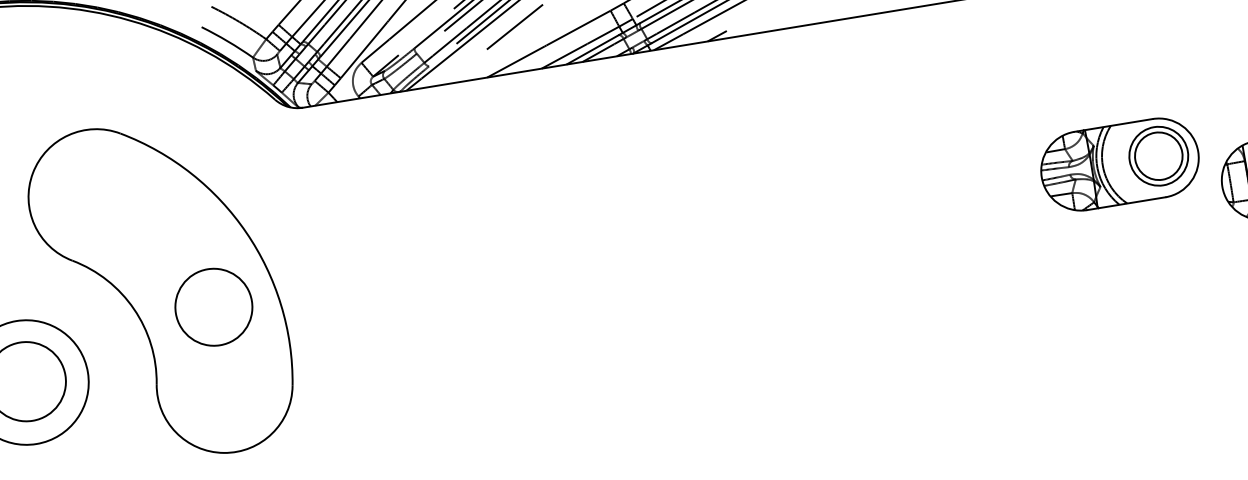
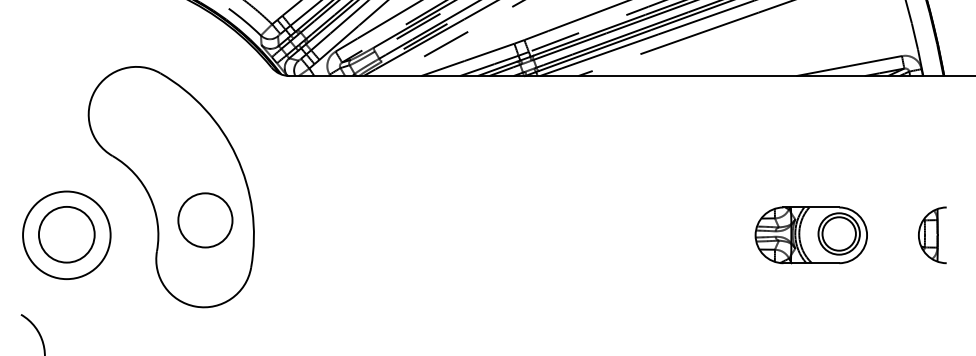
part: (1118, 164) -> (810, 235), moved
circle: (214, 307) -> (205, 220), moved

